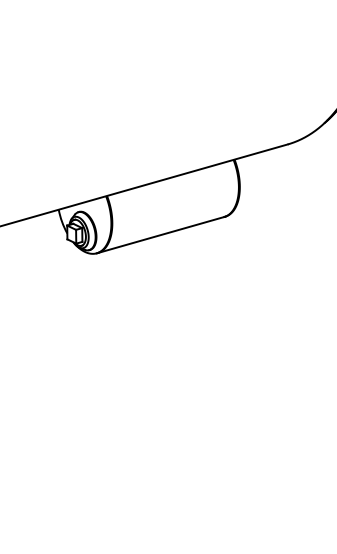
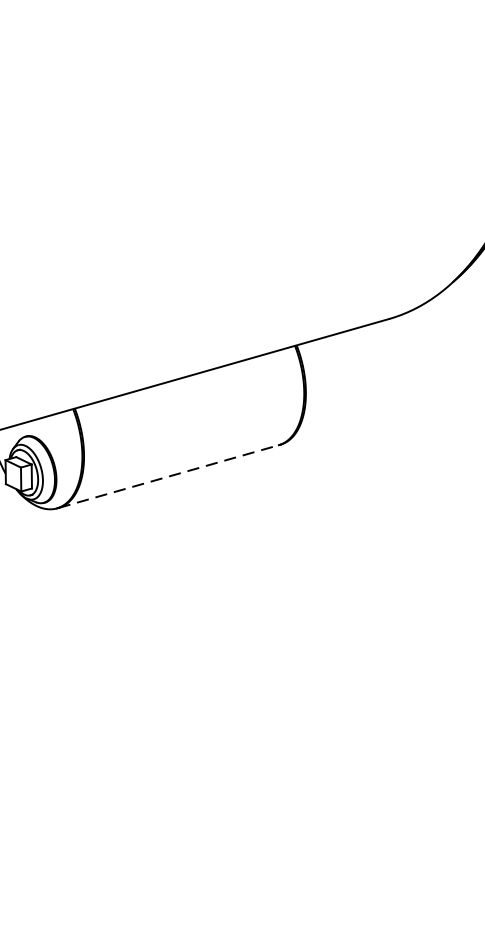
line: (161, 235) -> (169, 477), solid -> dashed

